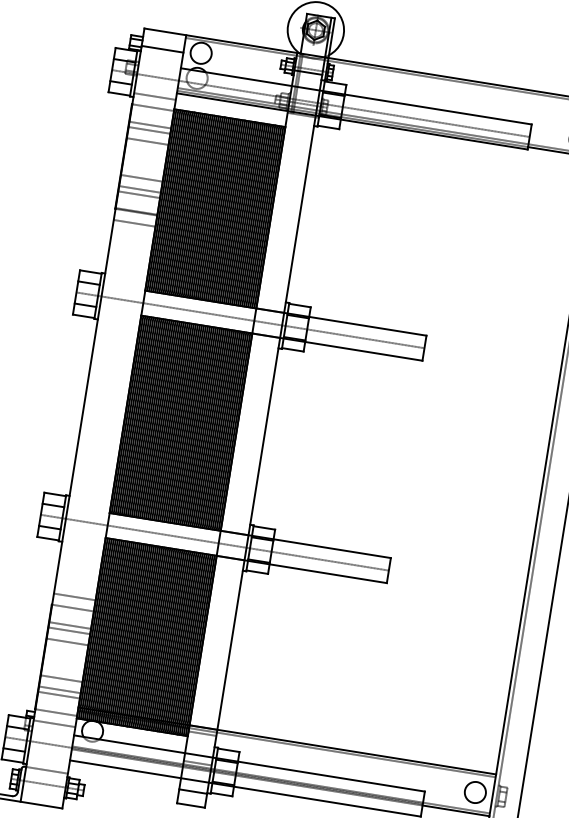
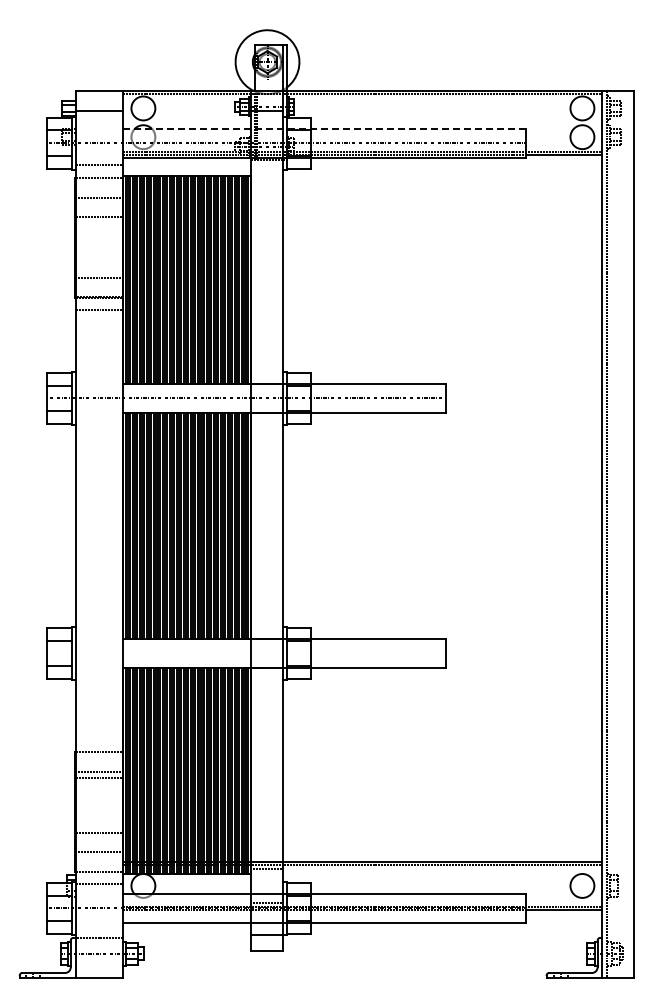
line: (357, 96) -> (325, 128), solid -> dashed
line: (149, 130) -> (99, 203), removed
line: (141, 178) -> (99, 258), removed
line: (140, 189) -> (99, 271), removed
line: (214, 542) -> (245, 653), removed
line: (74, 597) -> (99, 739), removed
line: (67, 641) -> (99, 790), removed
line: (59, 689) -> (99, 845), removed

